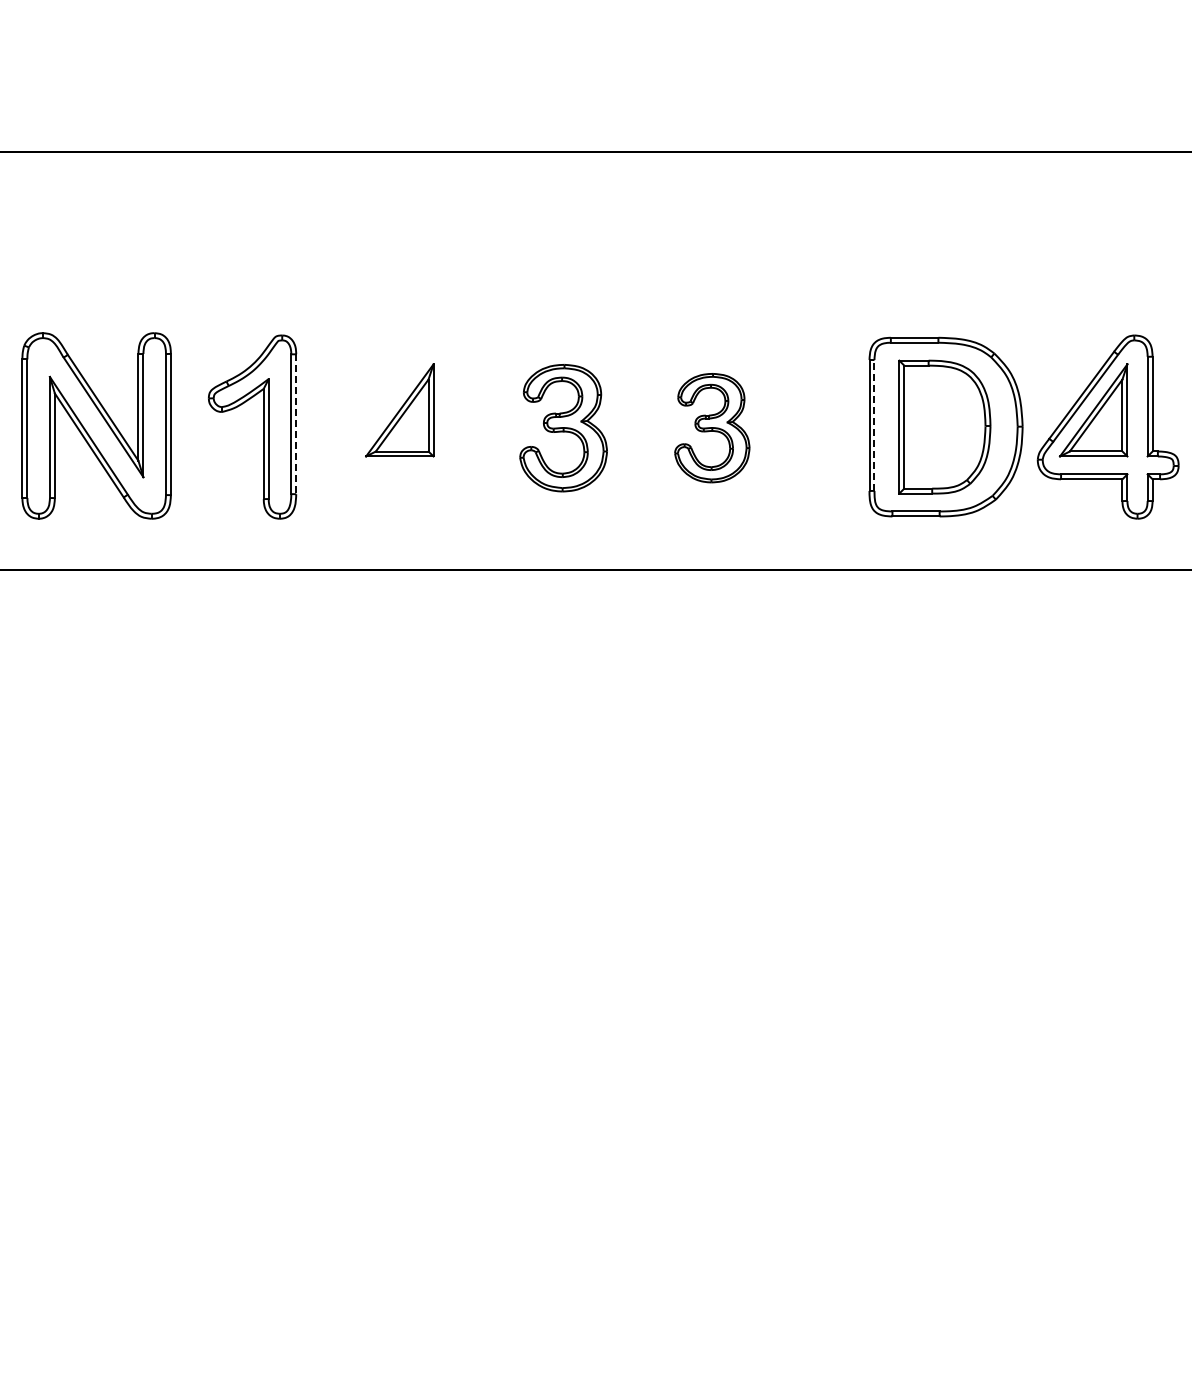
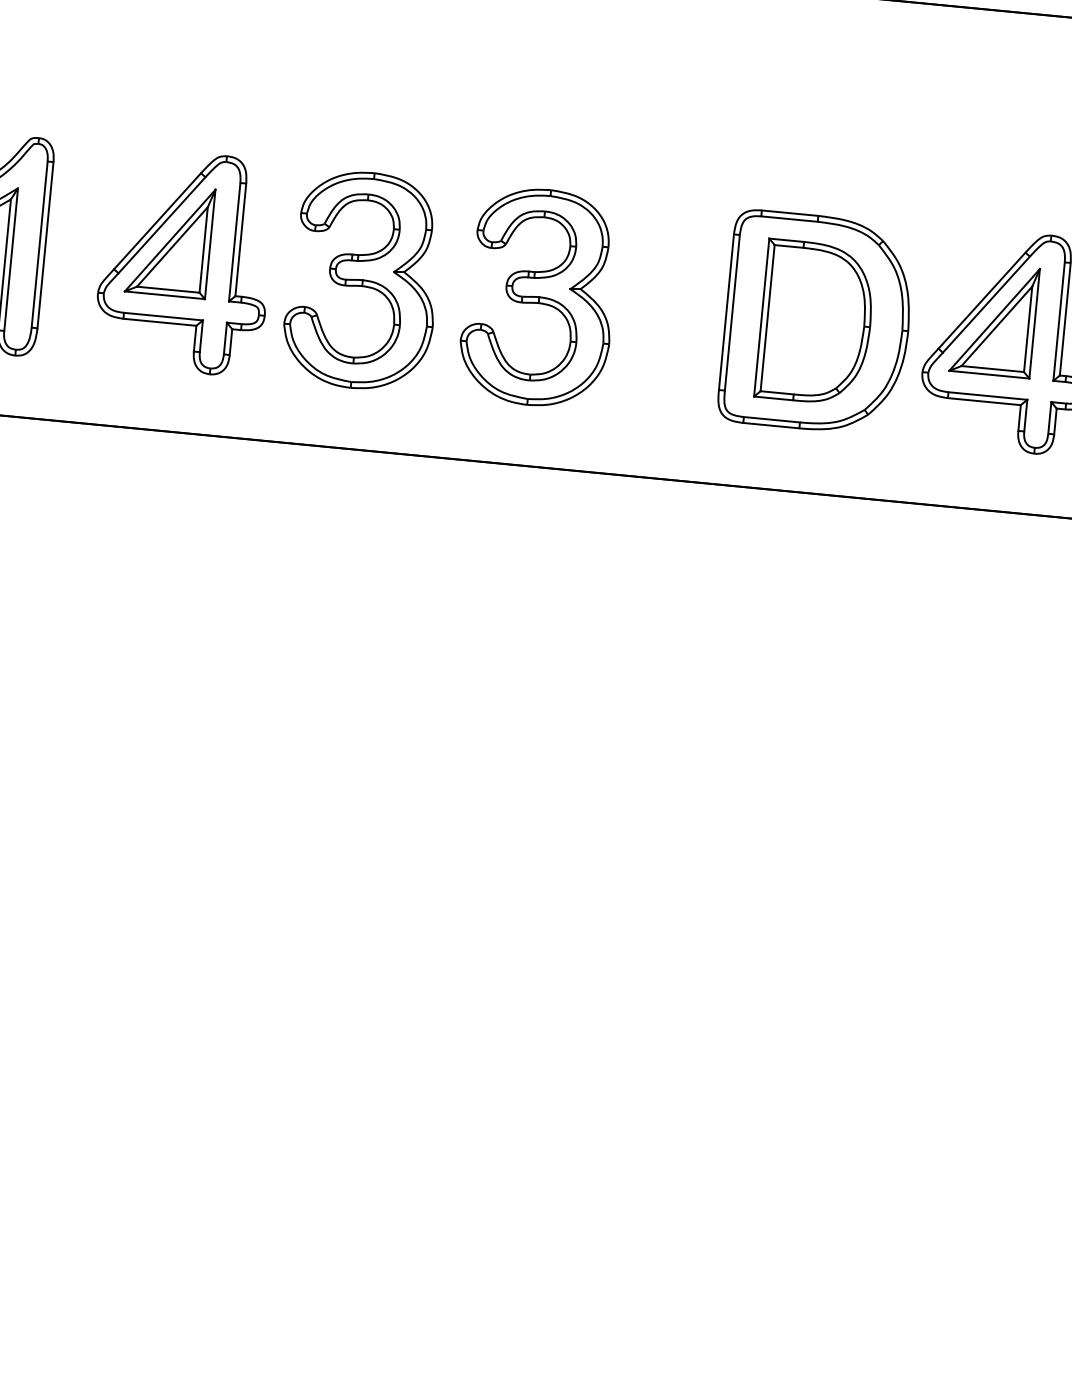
line: (296, 424) -> (45, 245), dashed -> solid
line: (874, 424) -> (732, 311), dashed -> solid
part: (414, 426) -> (185, 261), added
part: (563, 427) -> (362, 279), size x1.43
part: (712, 427) -> (539, 296), size x1.67

